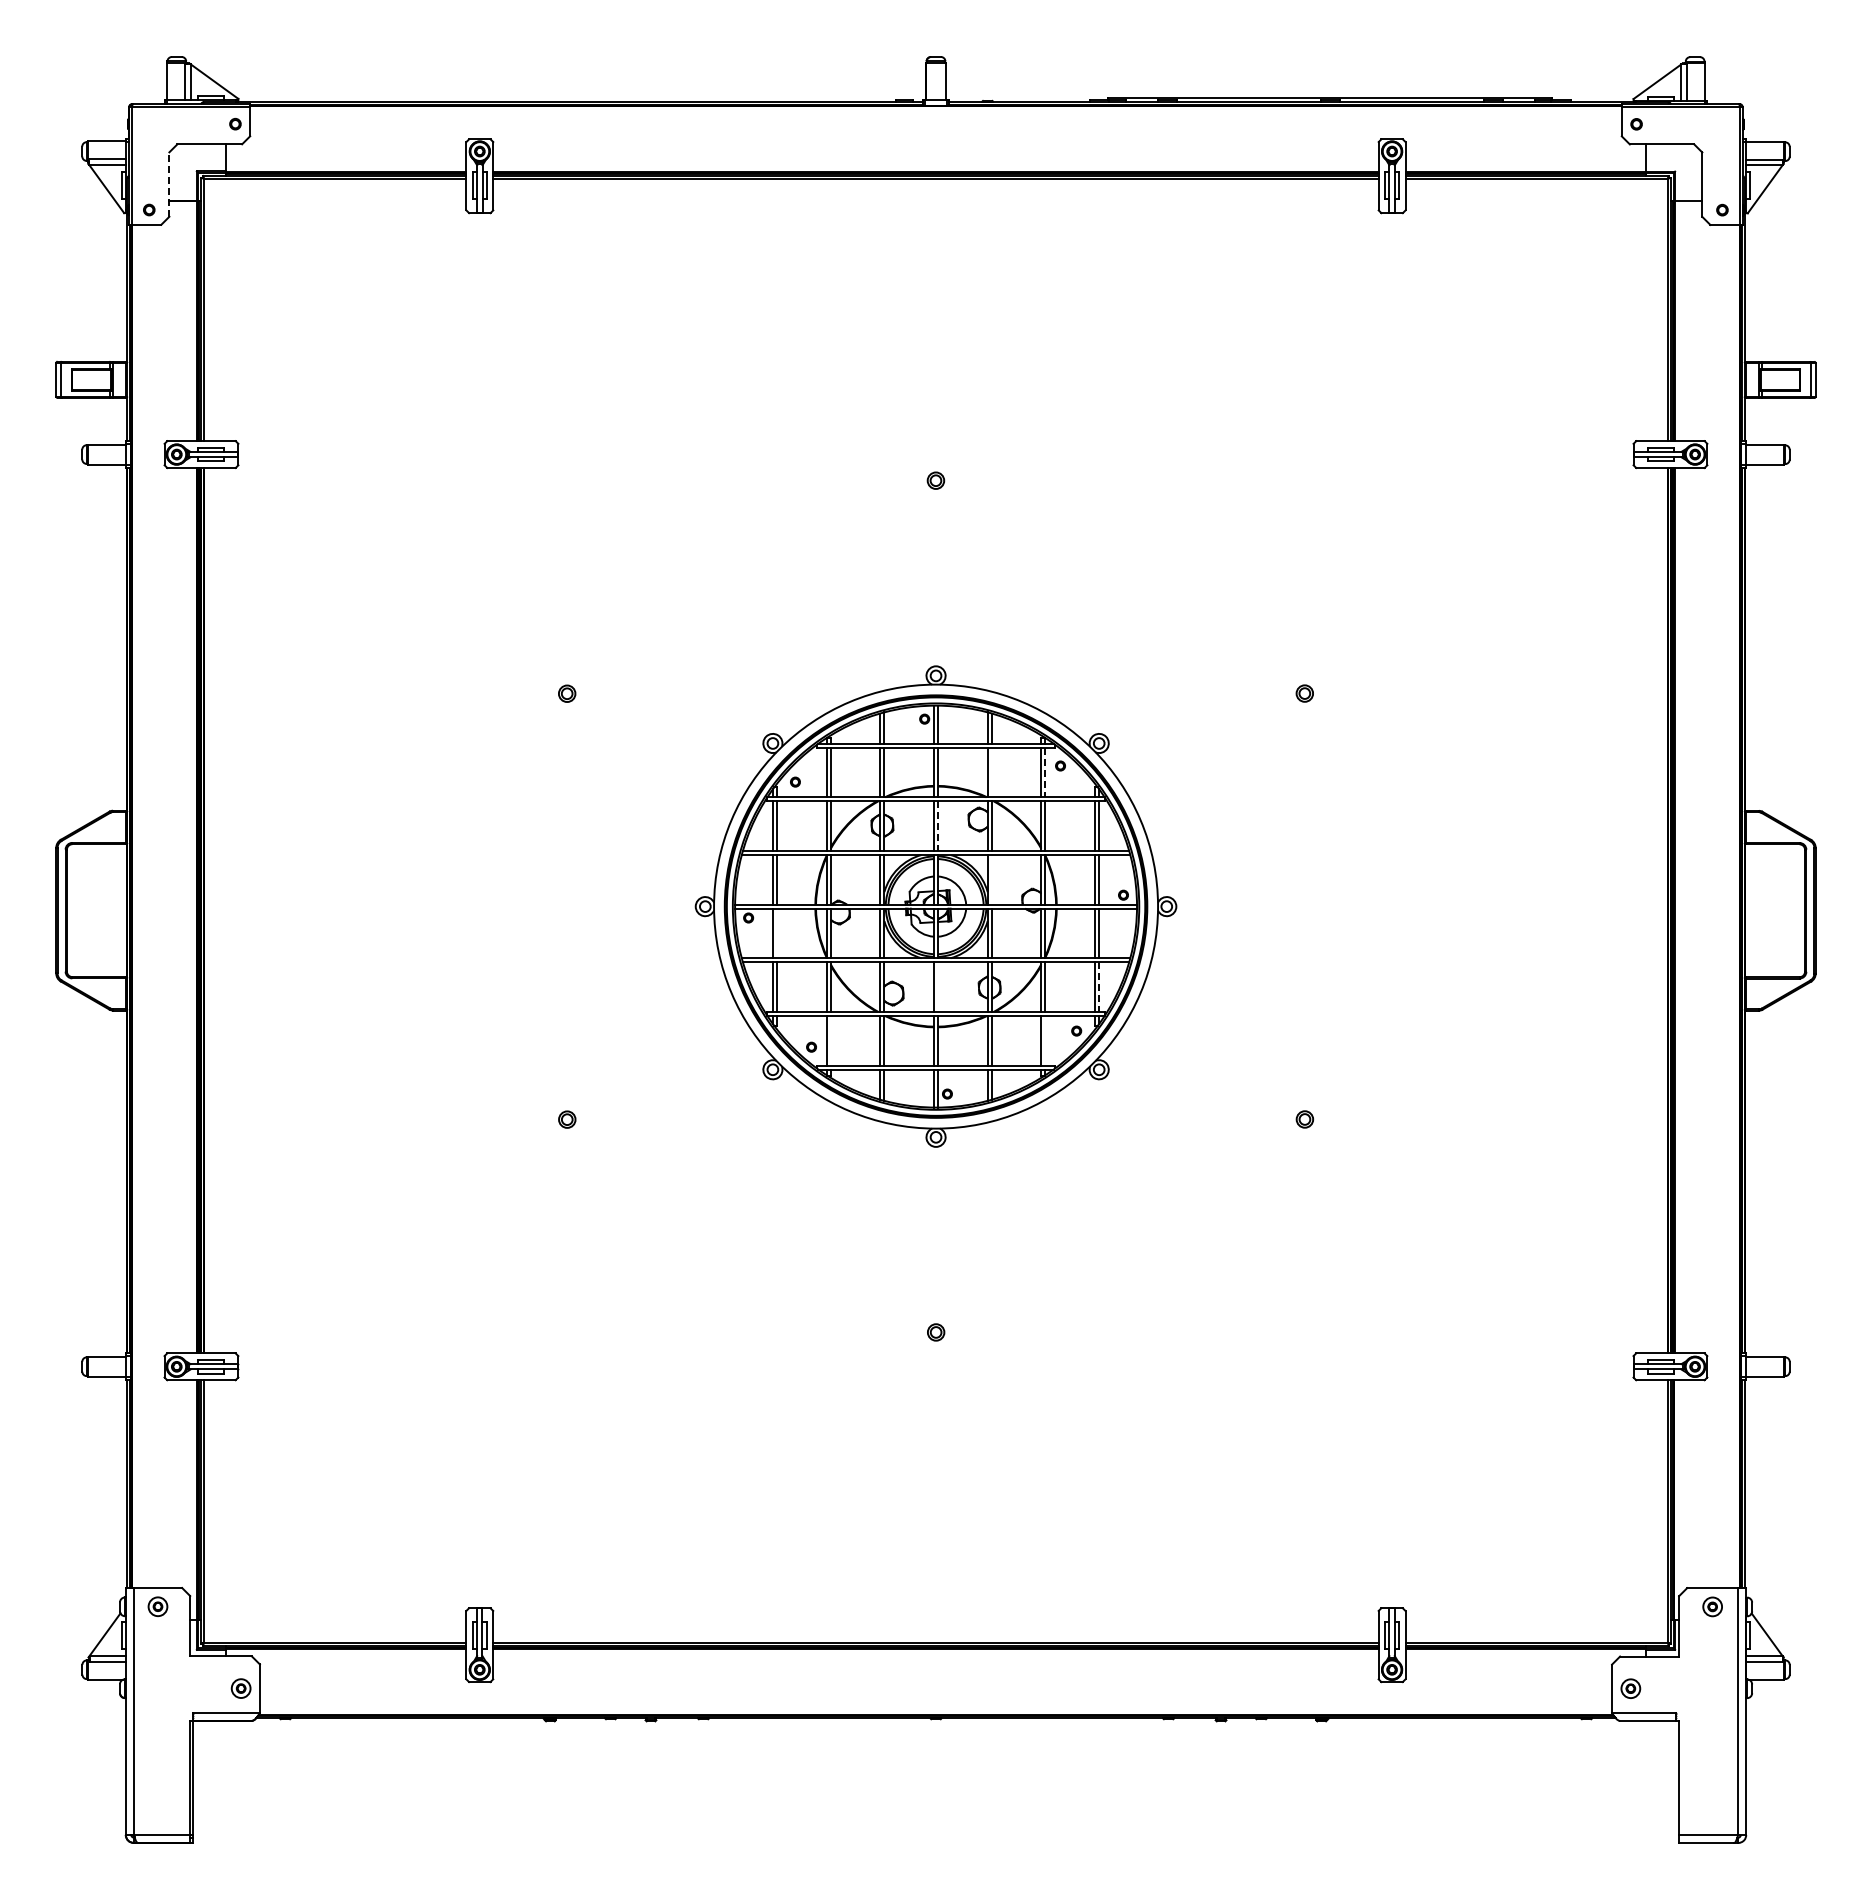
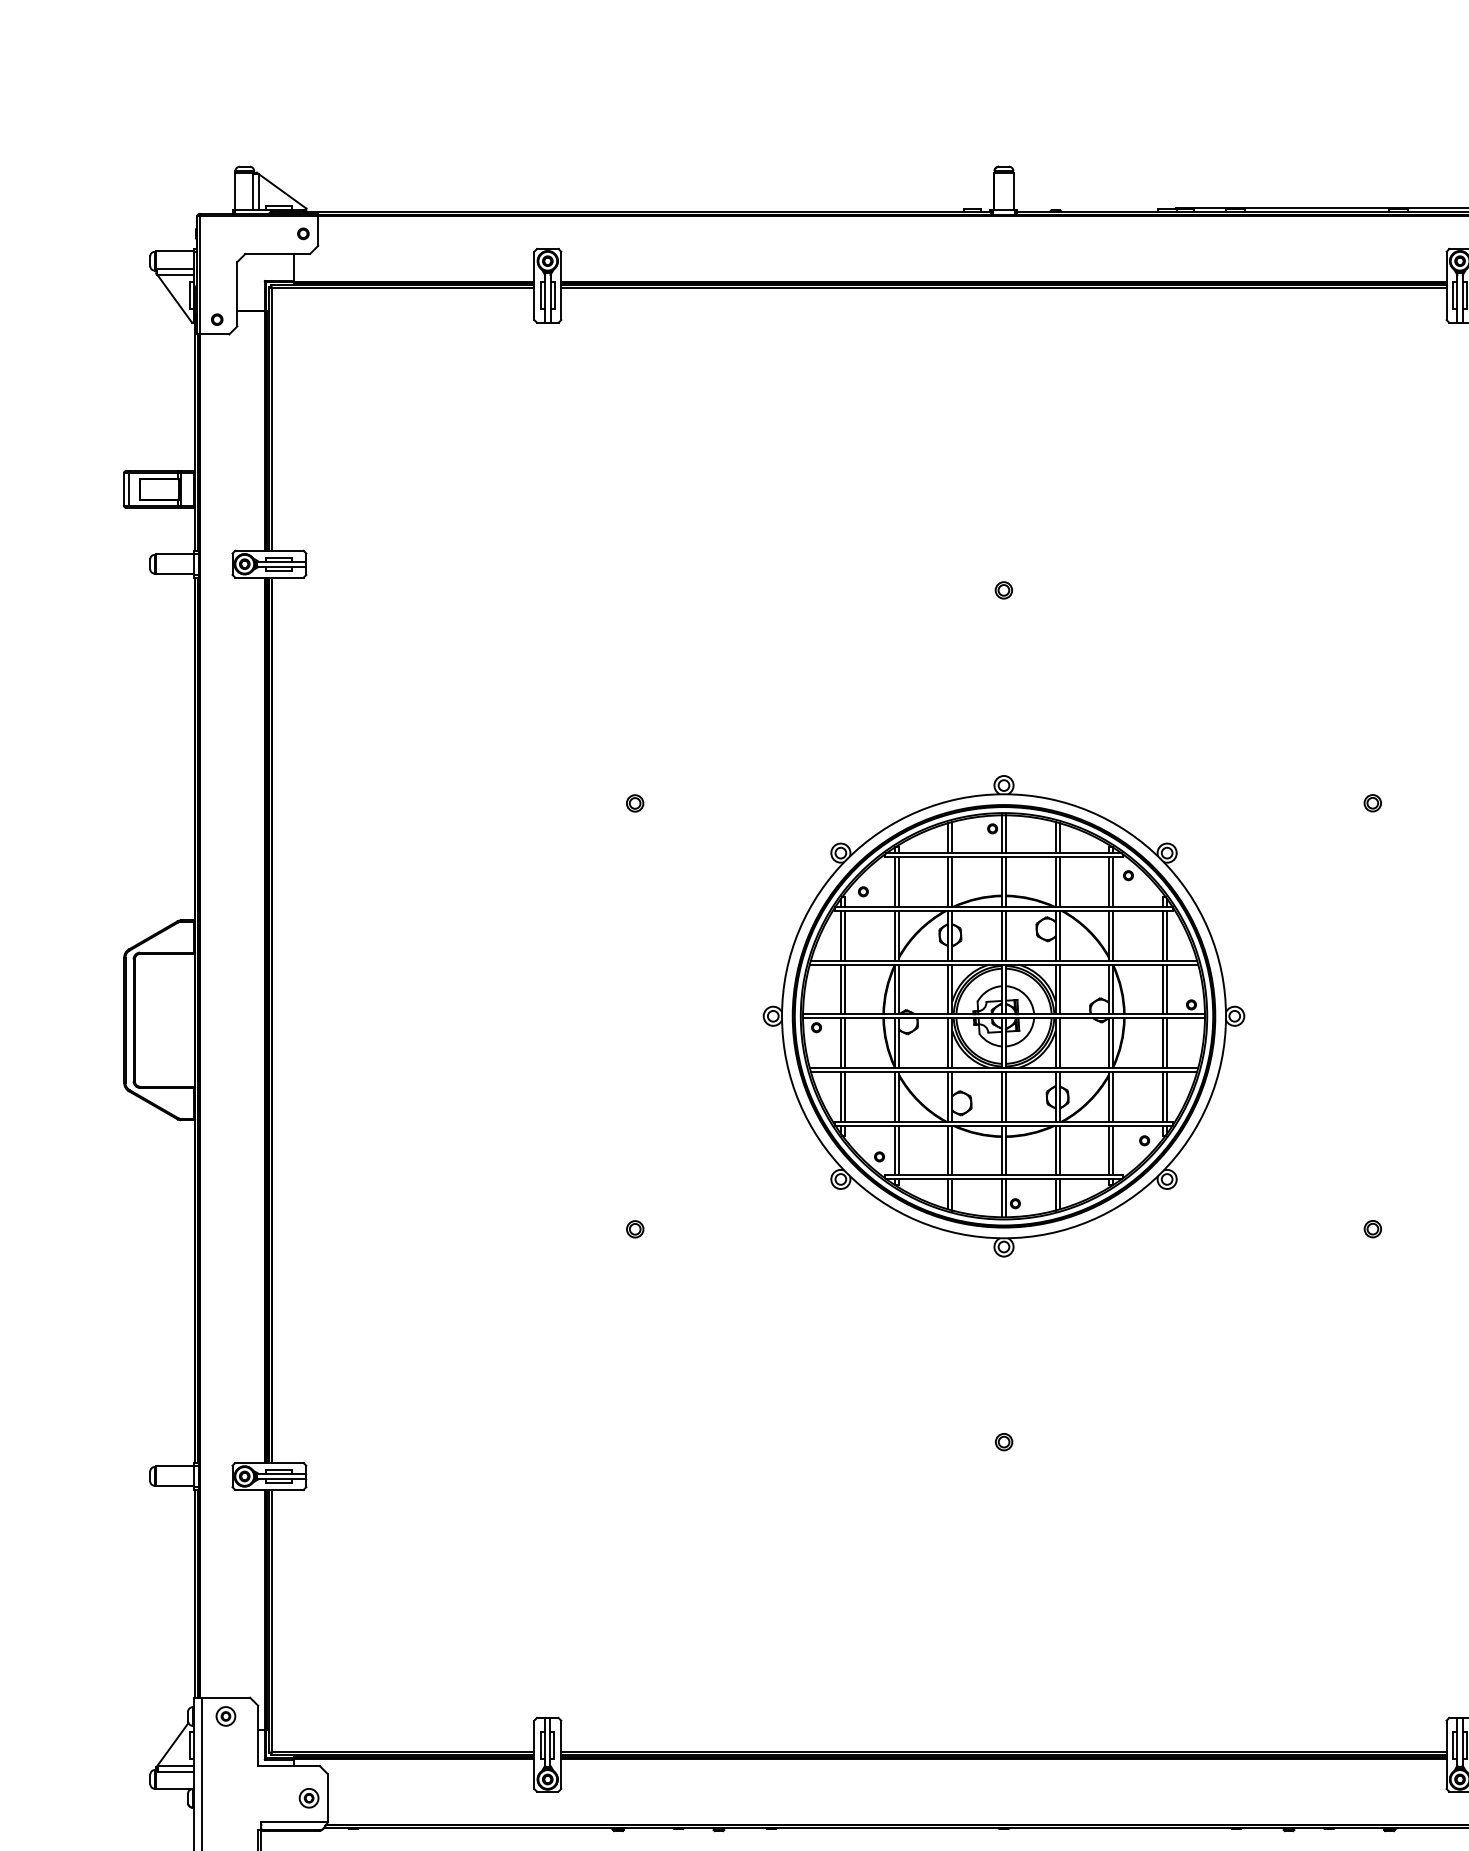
line: (169, 184) -> (237, 294), dashed -> solid
line: (991, 772) -> (1059, 882), added
line: (1045, 772) -> (1113, 882), dashed -> solid
line: (938, 826) -> (1006, 936), dashed -> solid
line: (991, 879) -> (1059, 989), added
line: (777, 933) -> (845, 1043), added
line: (938, 986) -> (1006, 1096), added
line: (1099, 987) -> (1167, 1097), dashed -> solid
line: (830, 1040) -> (898, 1150), added
line: (1045, 1040) -> (1113, 1150), added

